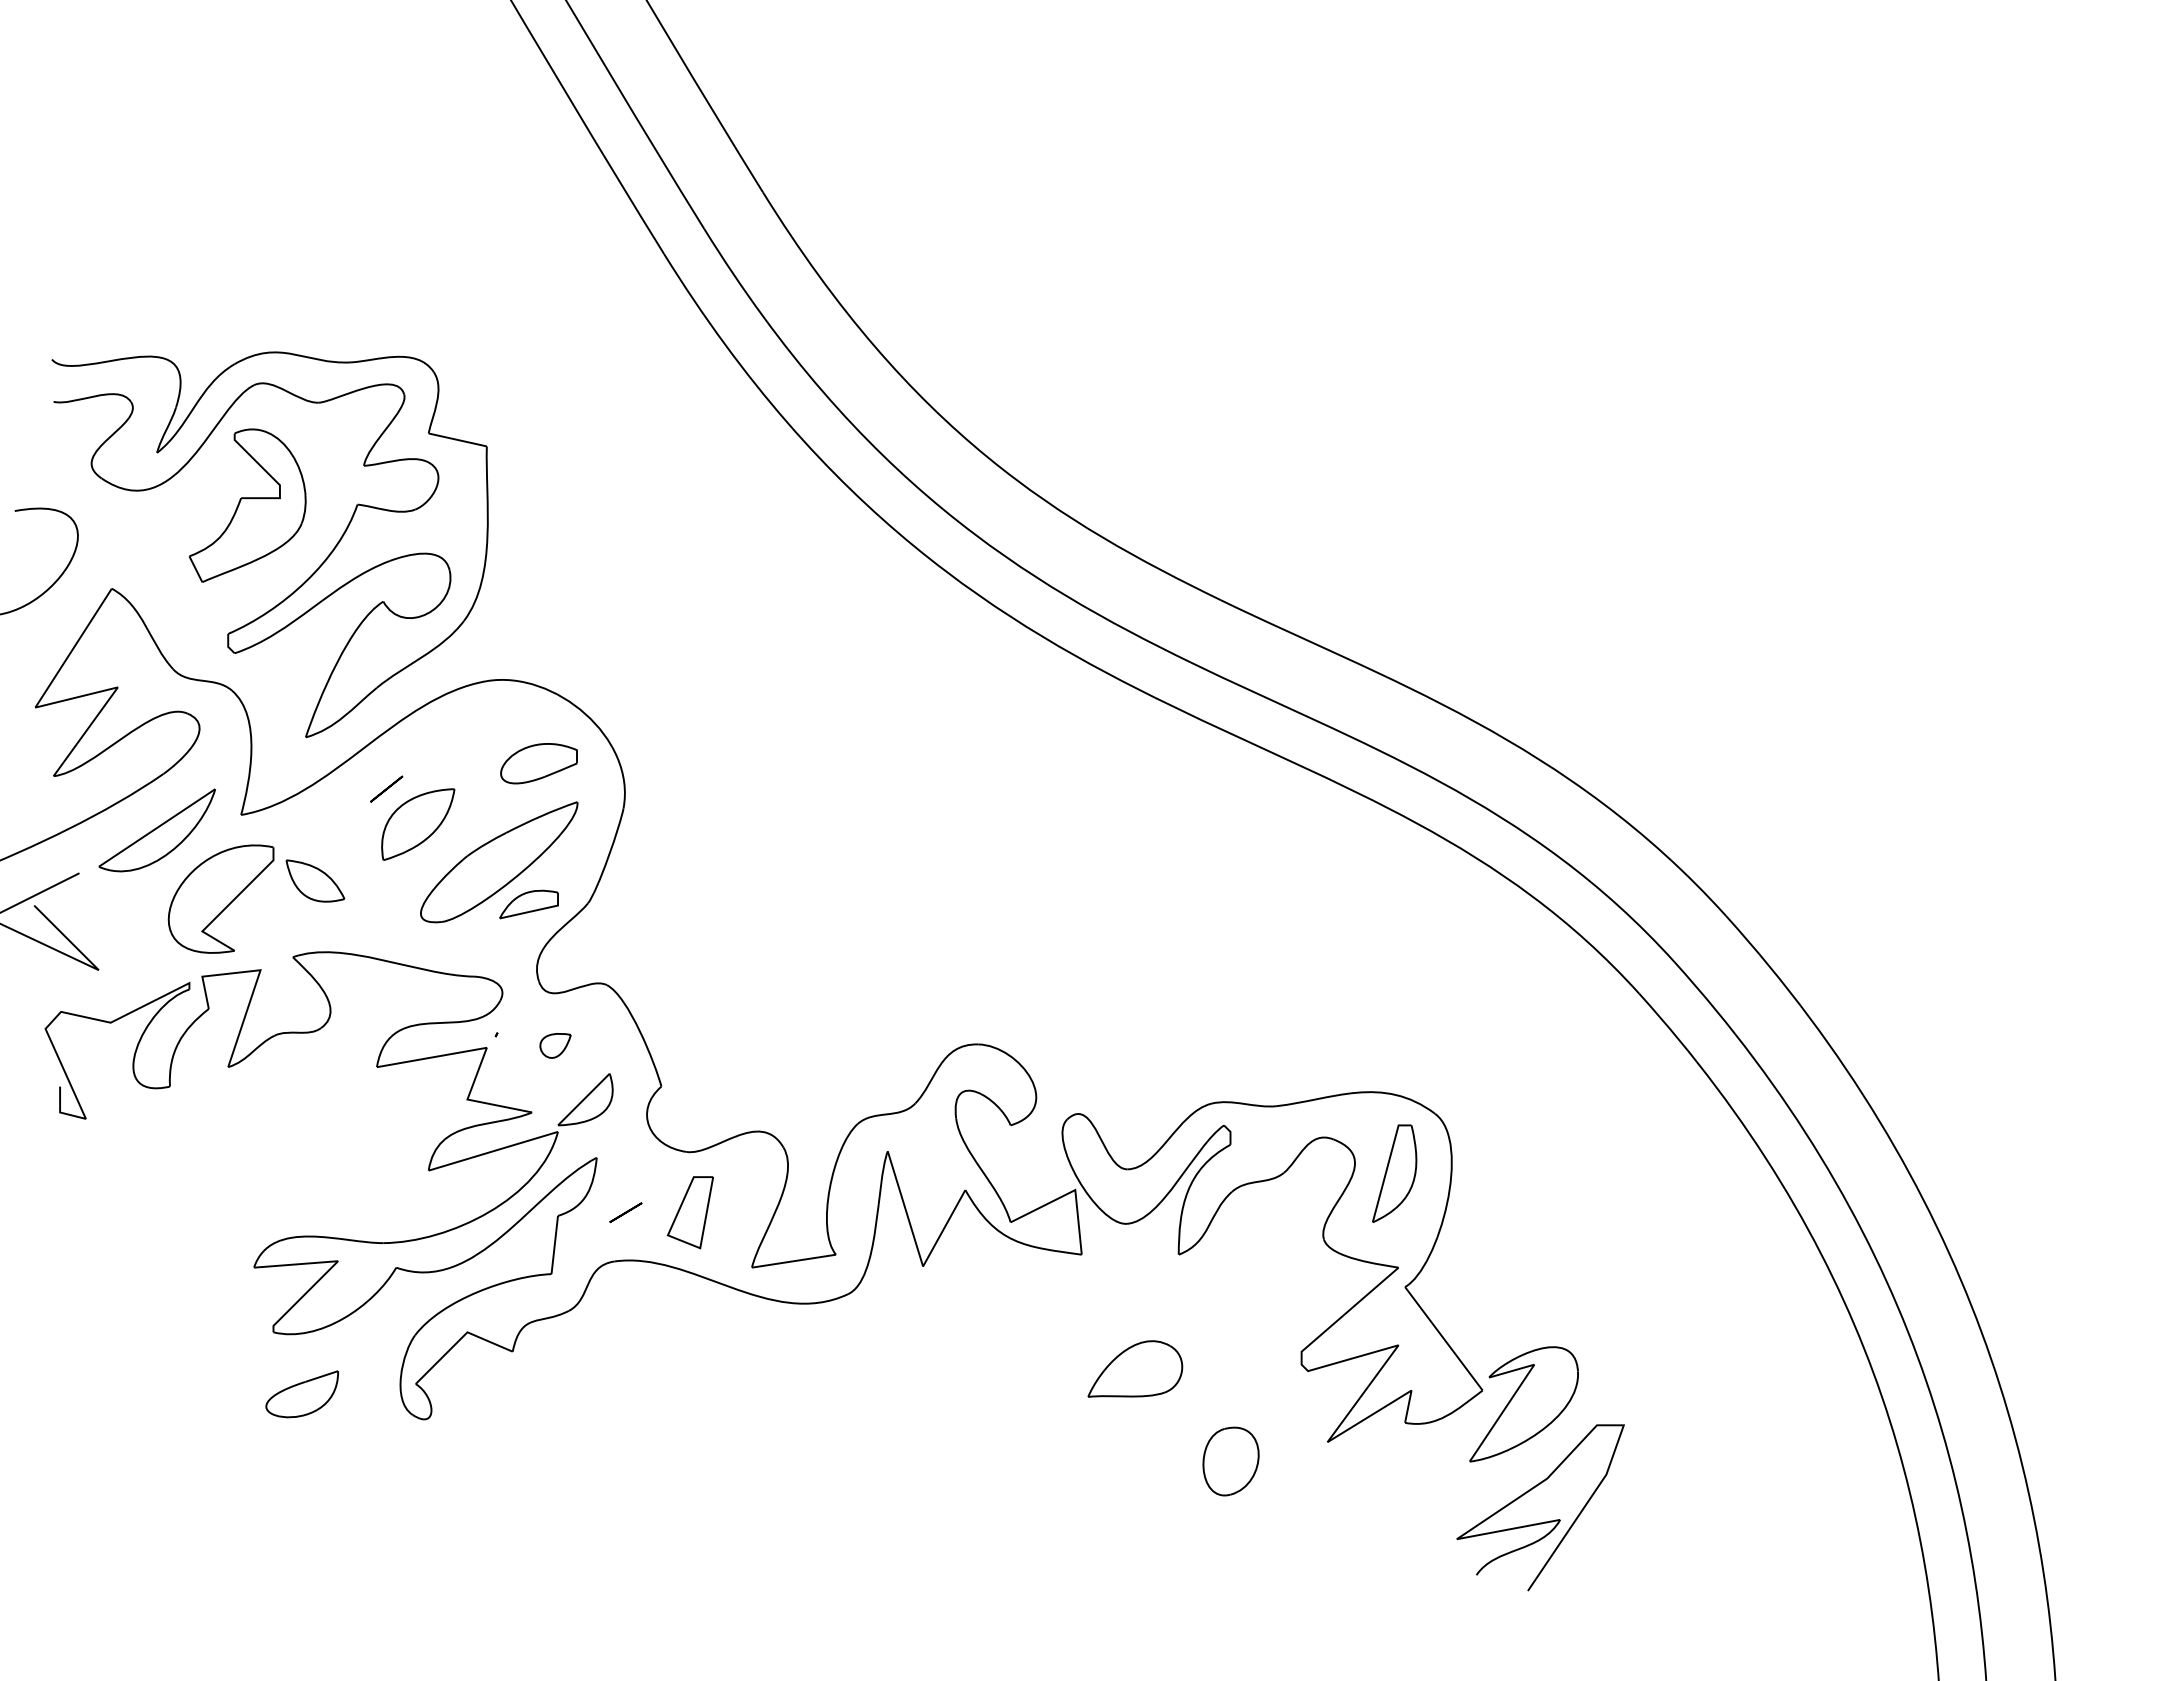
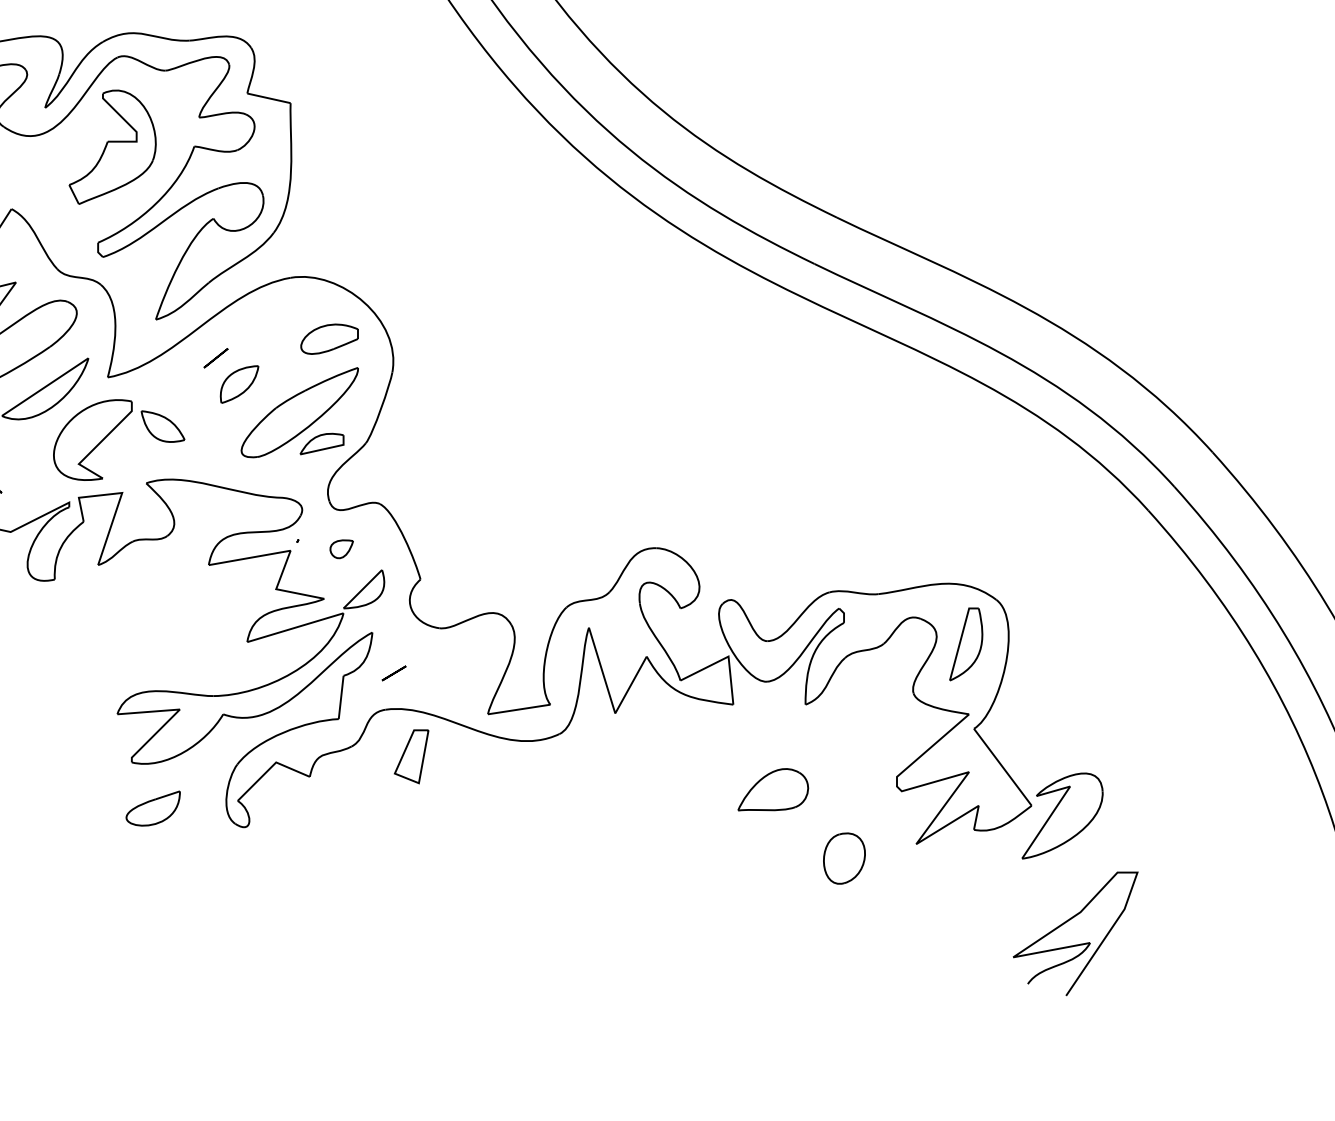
part: (418, 824) -> (239, 384), size x0.7
part: (689, 1212) -> (410, 756), moved
part: (1544, 1521) -> (1078, 944), moved

